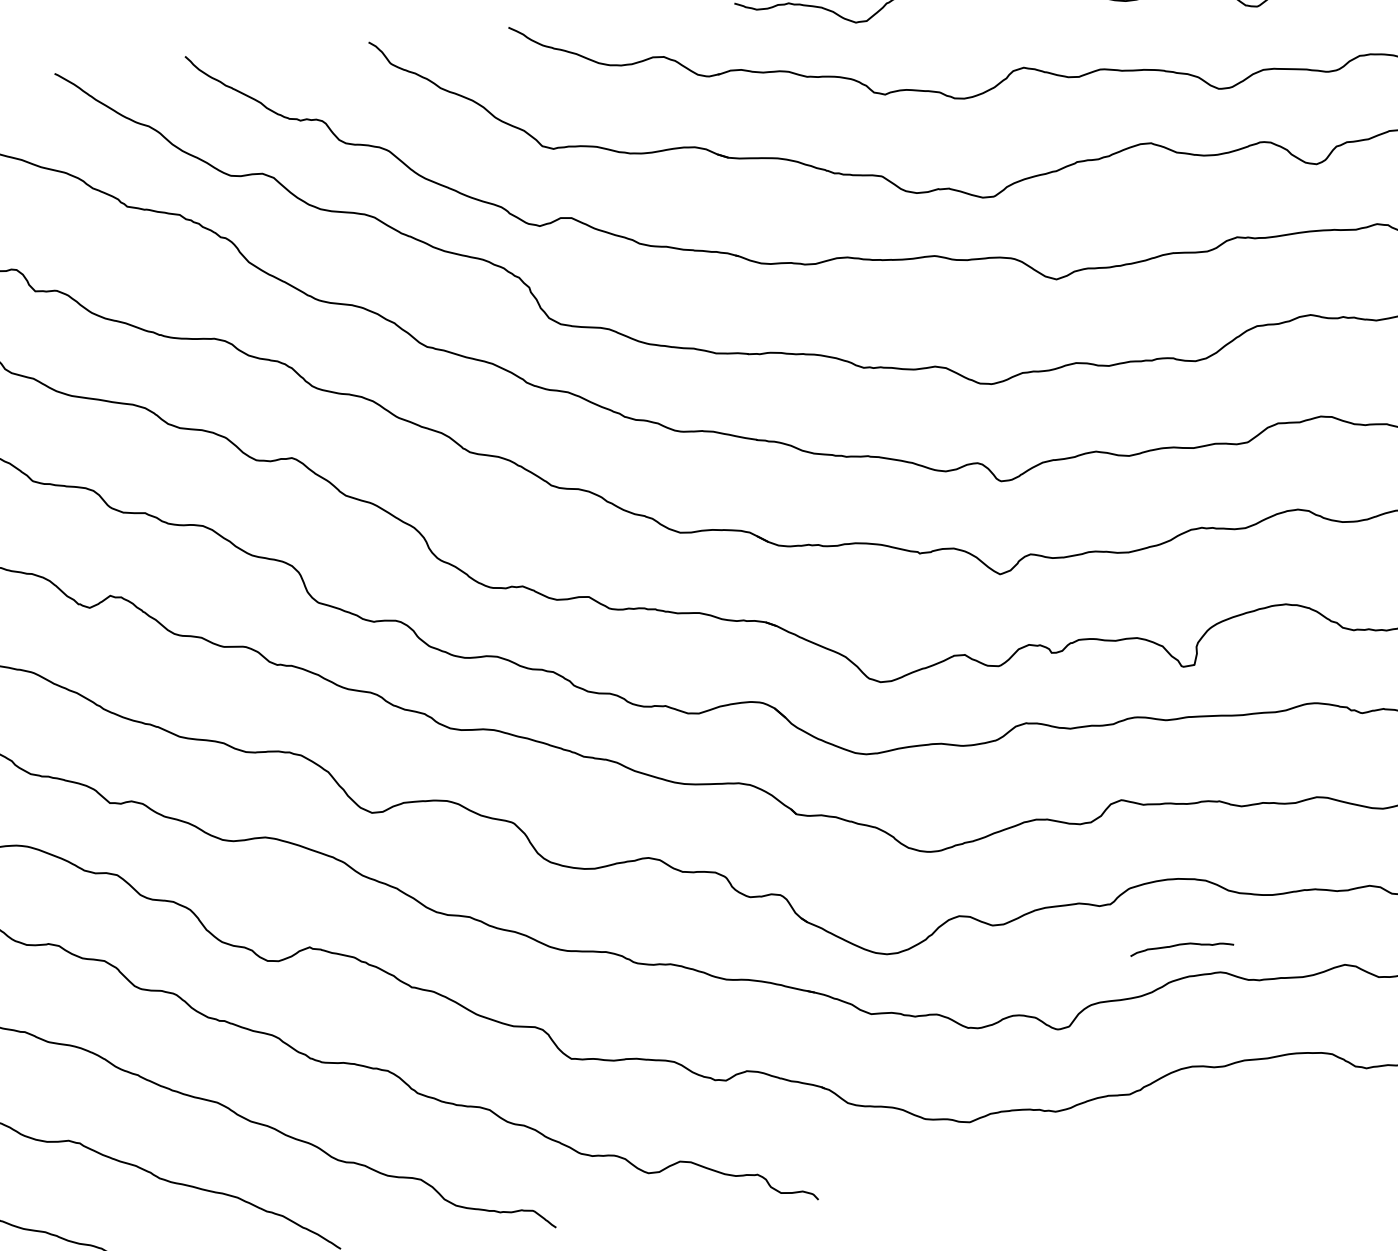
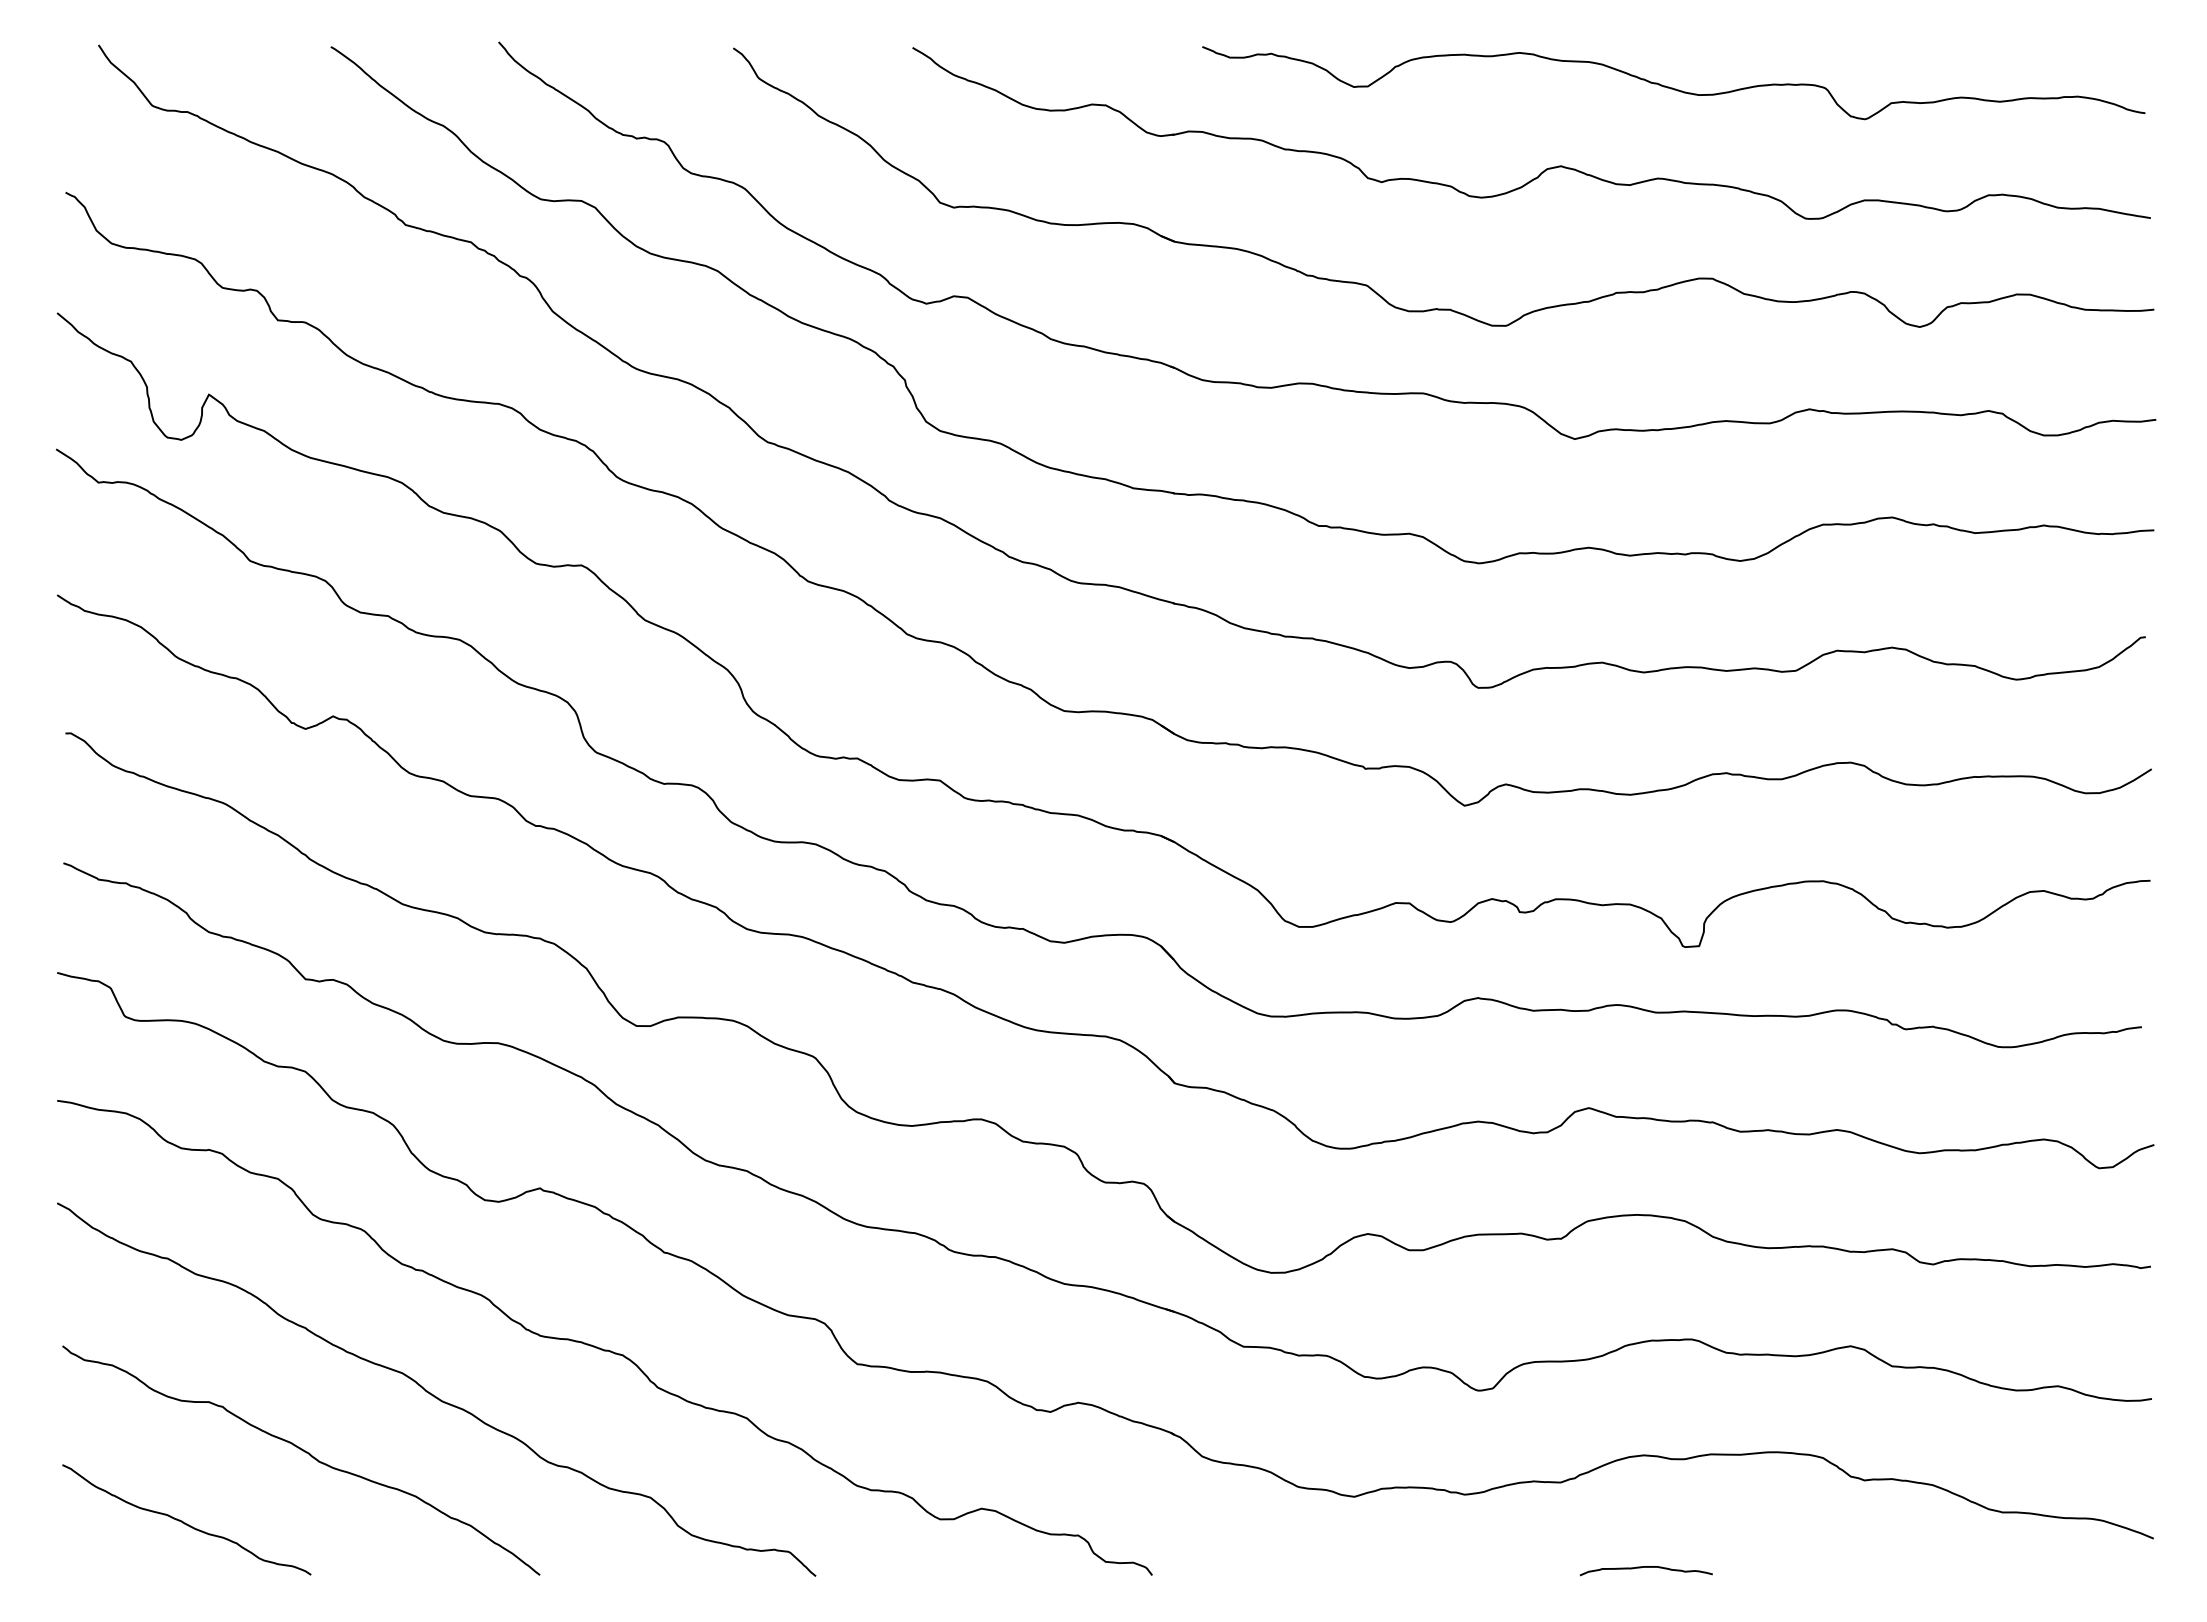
curve: (1181, 944) -> (1645, 1567), moved

